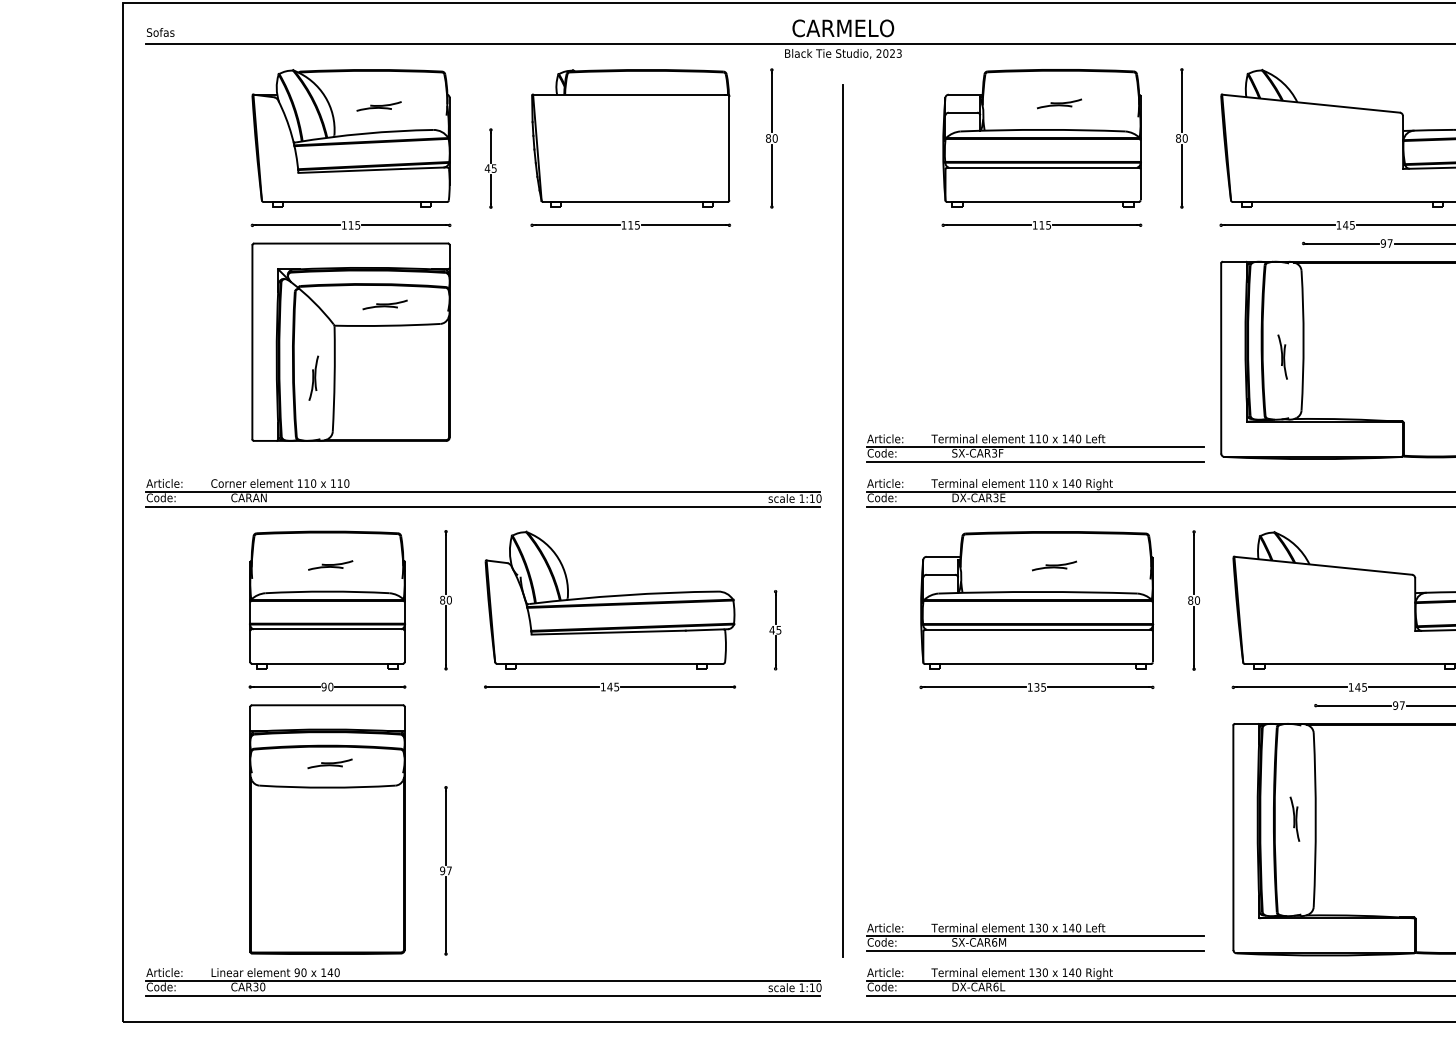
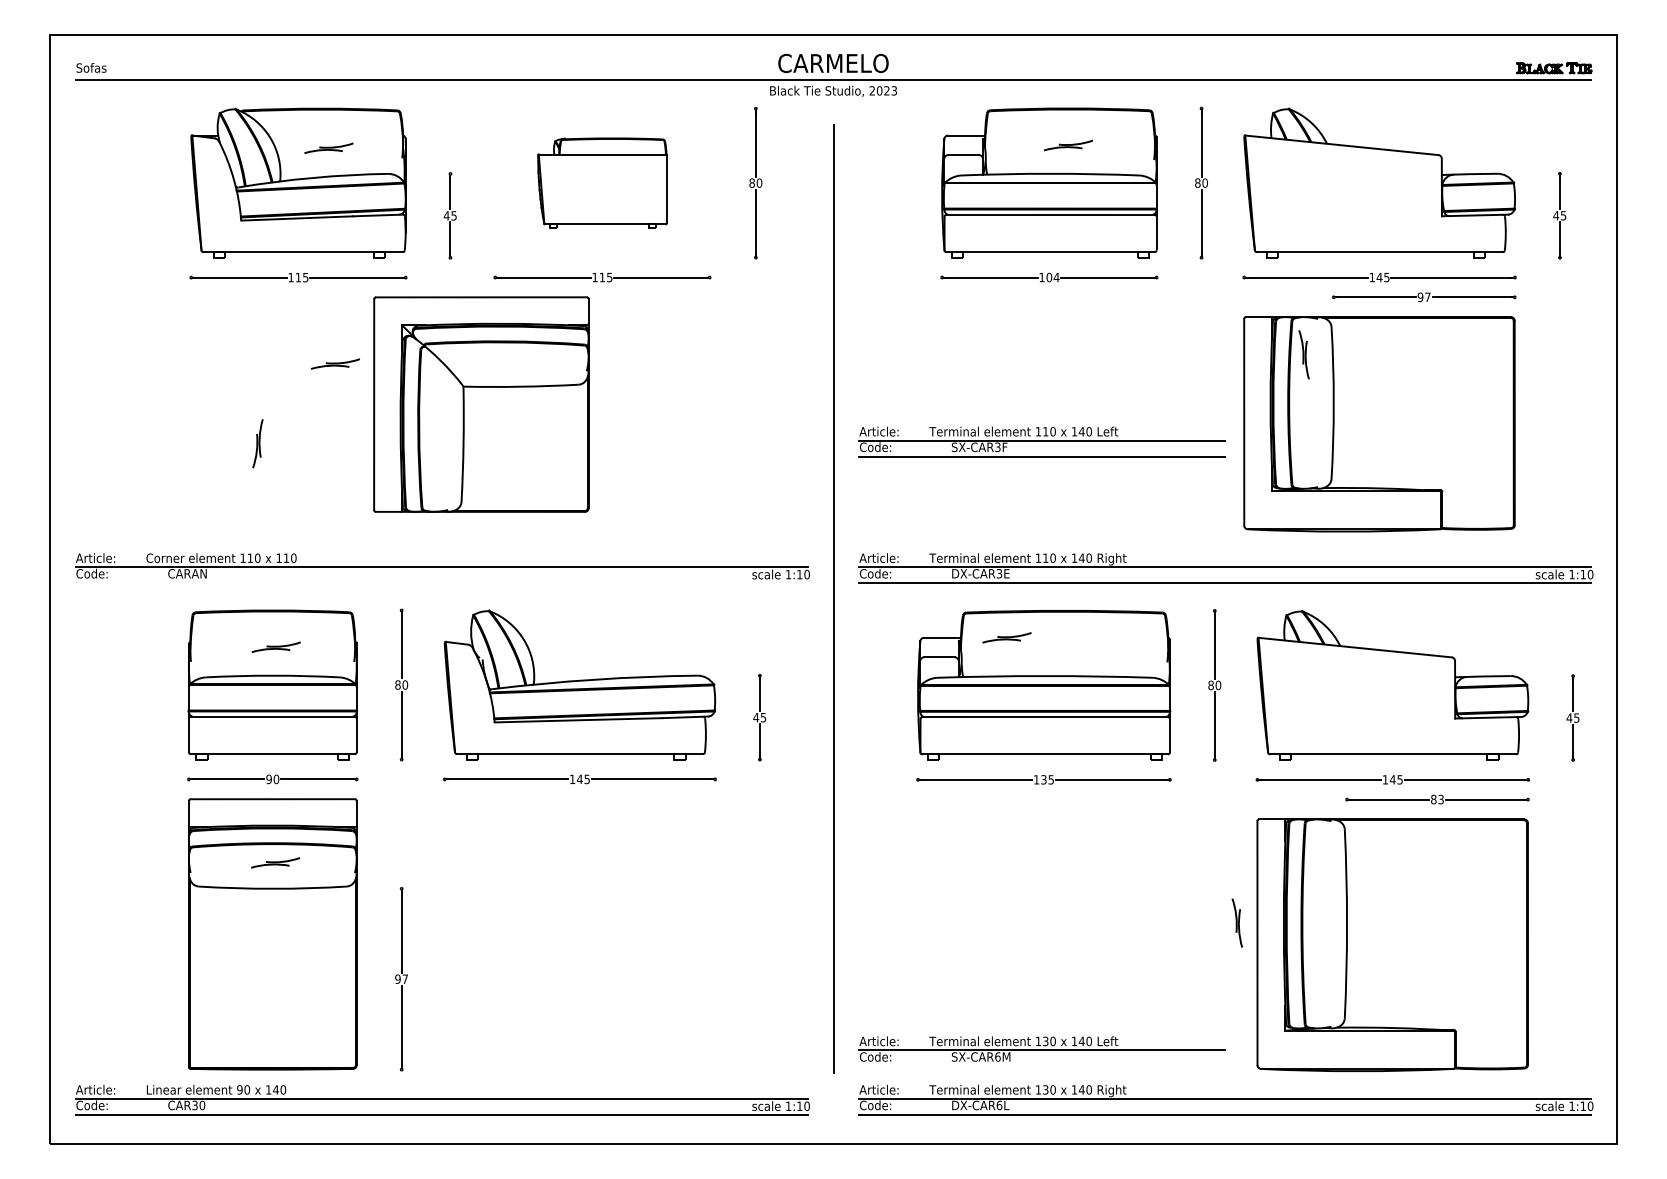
part: (630, 137) -> (602, 182), size x0.6
text: (1044, 225) -> (1052, 277), 115 -> 104
part: (351, 342) -> (481, 404), moved
part: (1282, 356) -> (1303, 354), moved
part: (1034, 447) -> (1041, 441), moved
line: (482, 506) -> (441, 583), removed
part: (1054, 565) -> (1006, 637), moved
text: (1399, 705) -> (1437, 799), 97 -> 83
part: (1294, 818) -> (1236, 922), moved
line: (1035, 951) -> (1042, 1066), removed

